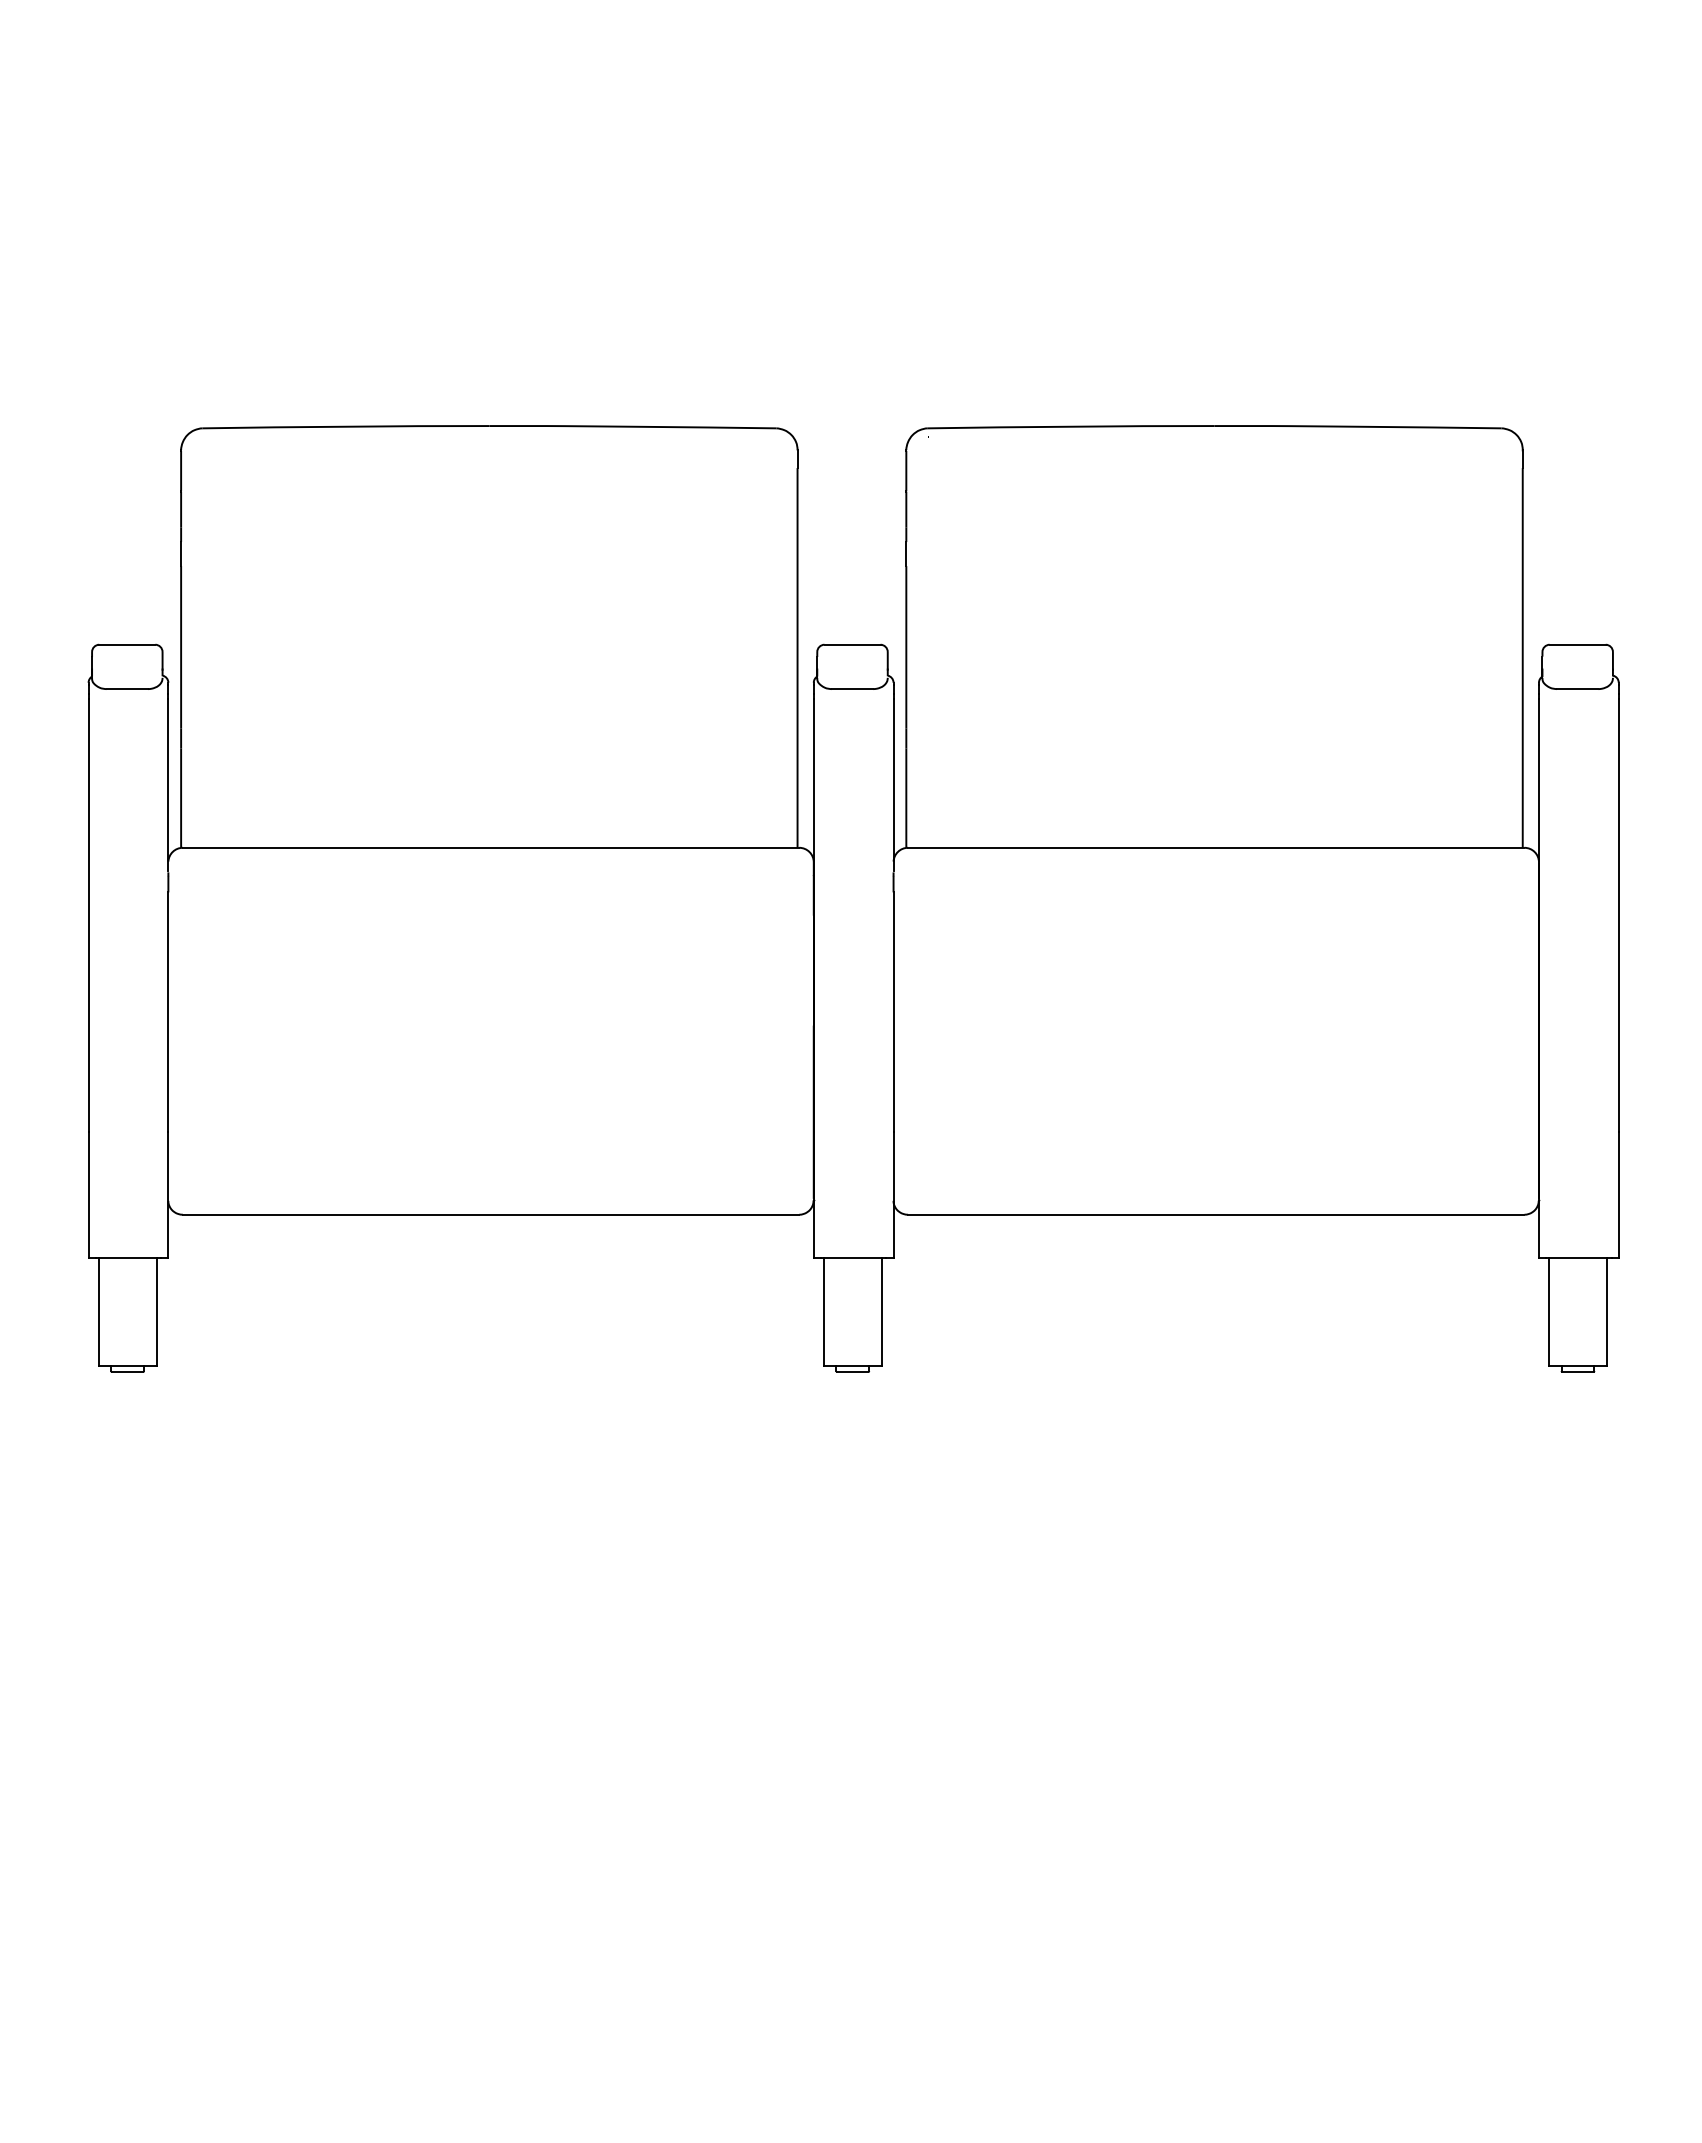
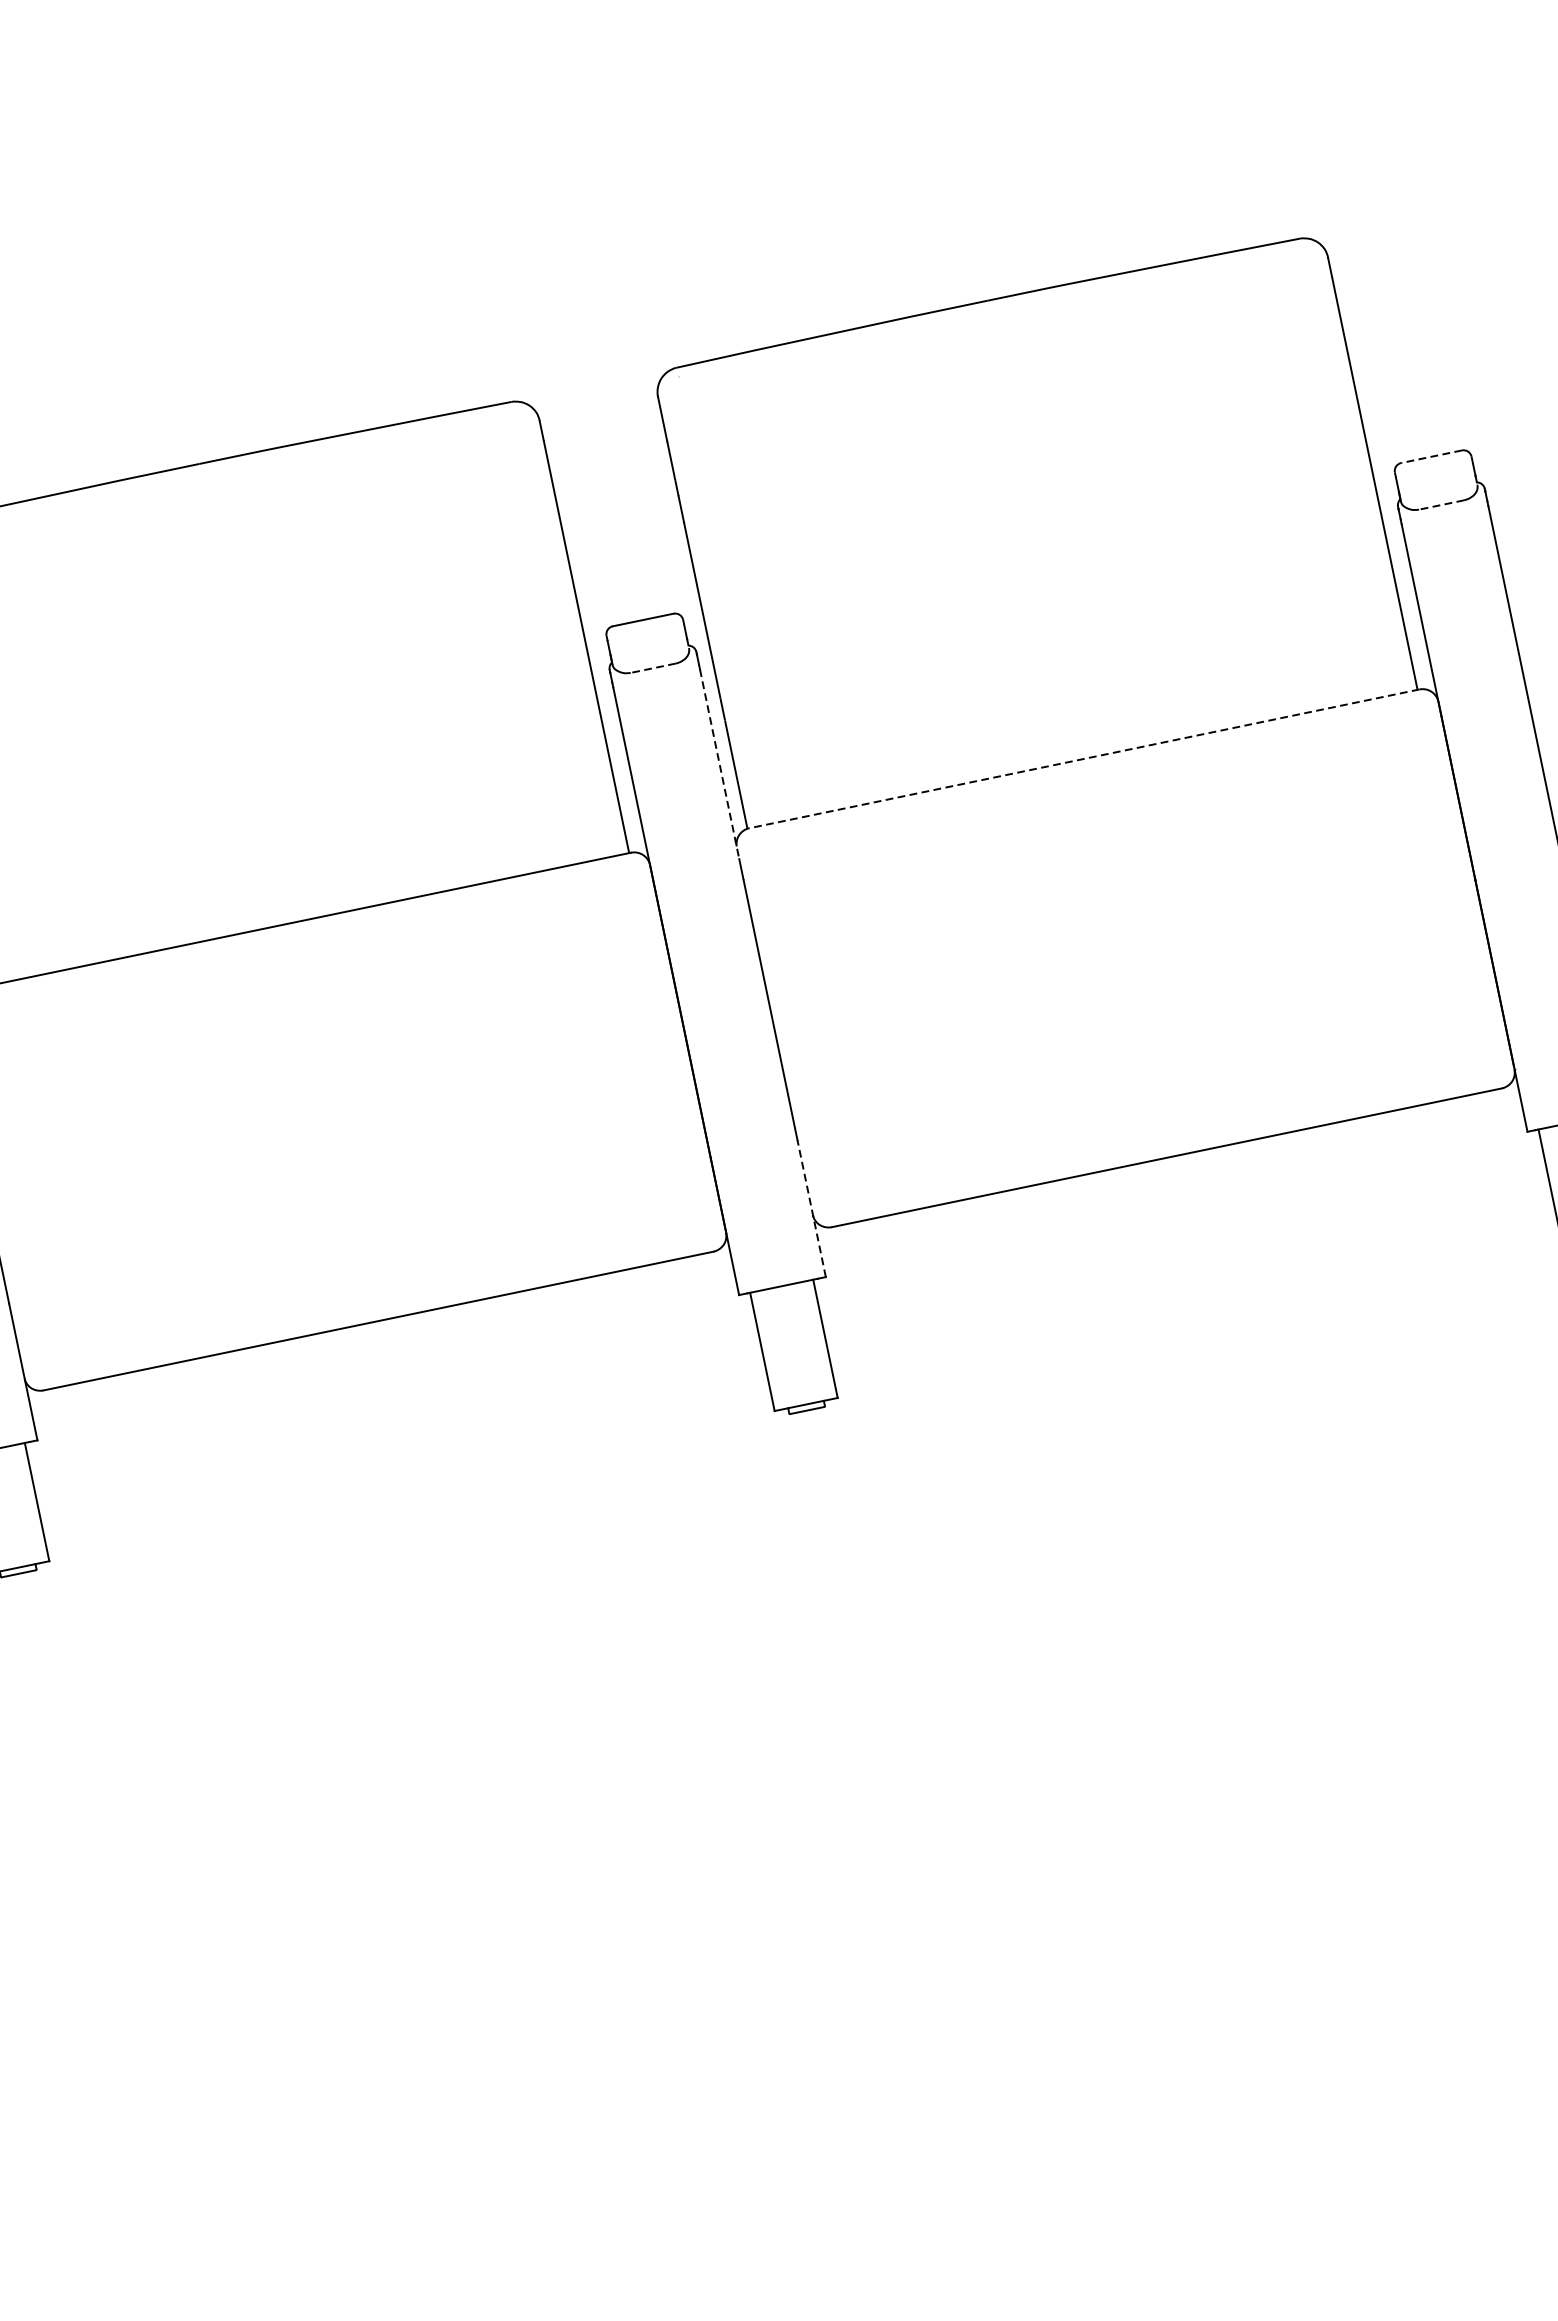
line: (1577, 644) -> (1431, 456), solid -> dashed
line: (852, 689) -> (653, 668), solid -> dashed
line: (1577, 689) -> (1441, 505), solid -> dashed
line: (893, 785) -> (719, 763), solid -> dashed
line: (1215, 847) -> (1083, 758), solid -> dashed
line: (893, 1194) -> (811, 1208), solid -> dashed

